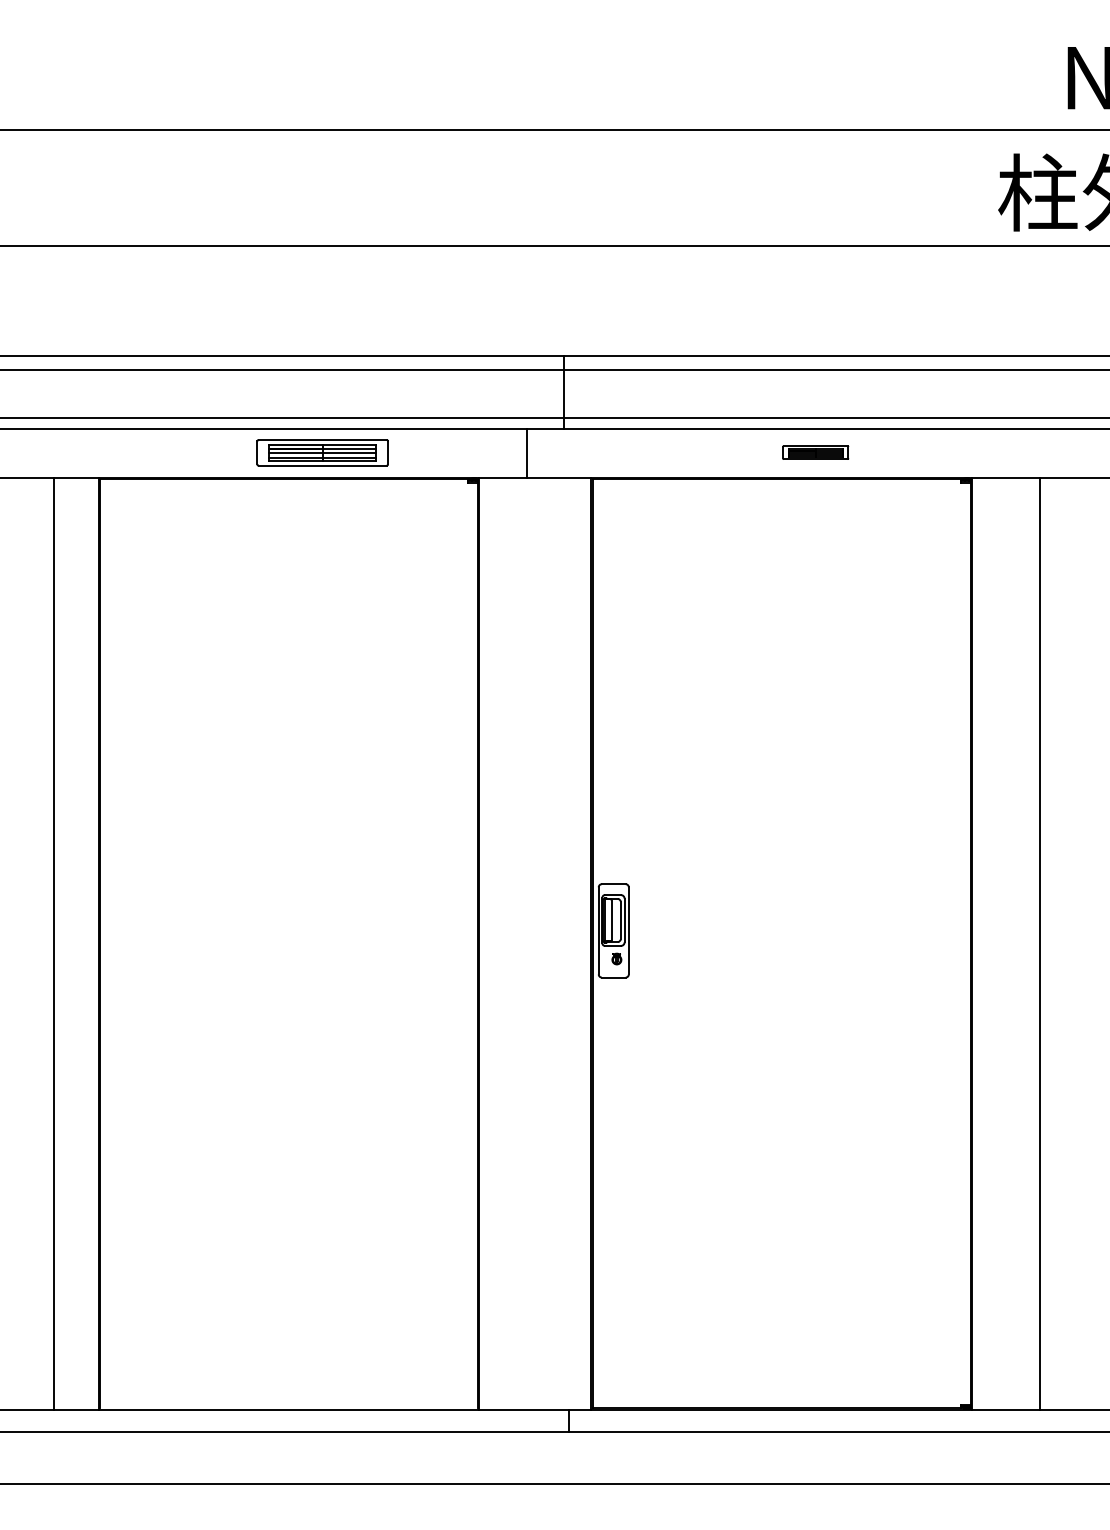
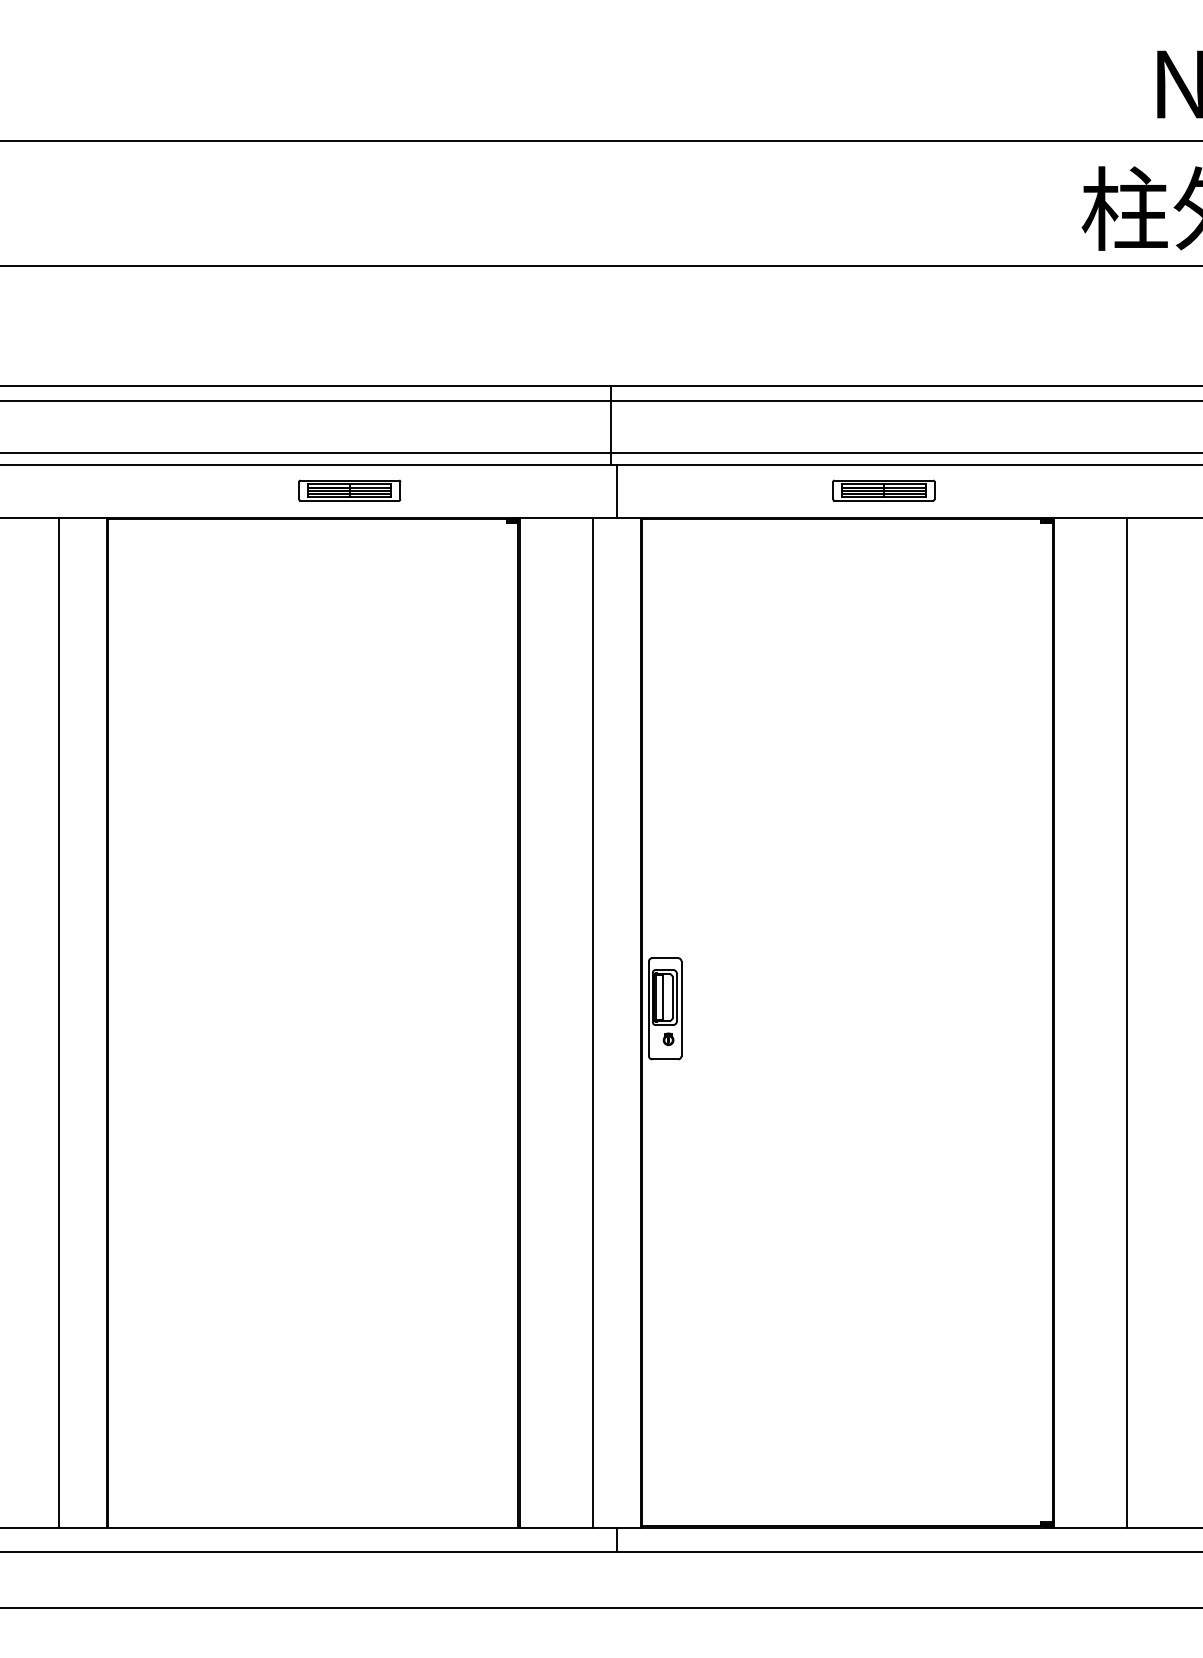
part: (322, 452) -> (349, 490), size x0.71
part: (815, 452) -> (883, 490), size x1.43
line: (527, 453) -> (617, 491), moved
line: (546, 943) -> (592, 1022), added

